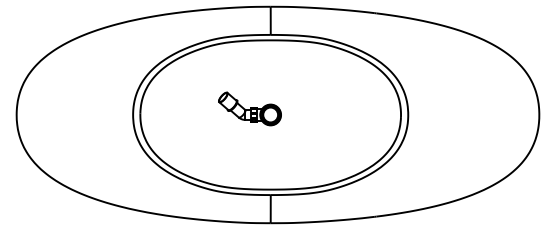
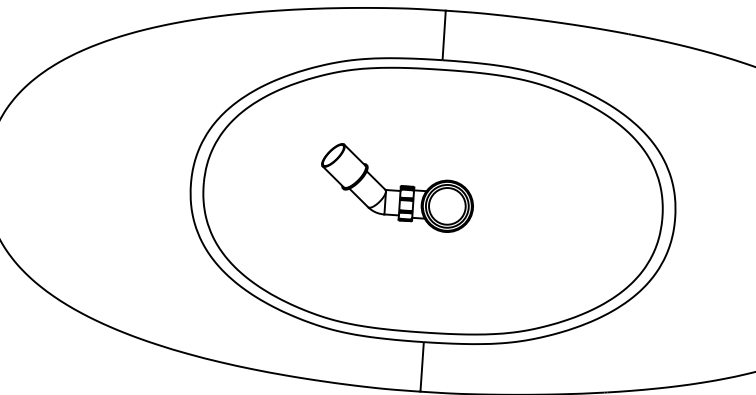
part: (249, 108) -> (396, 187), size x1.4

